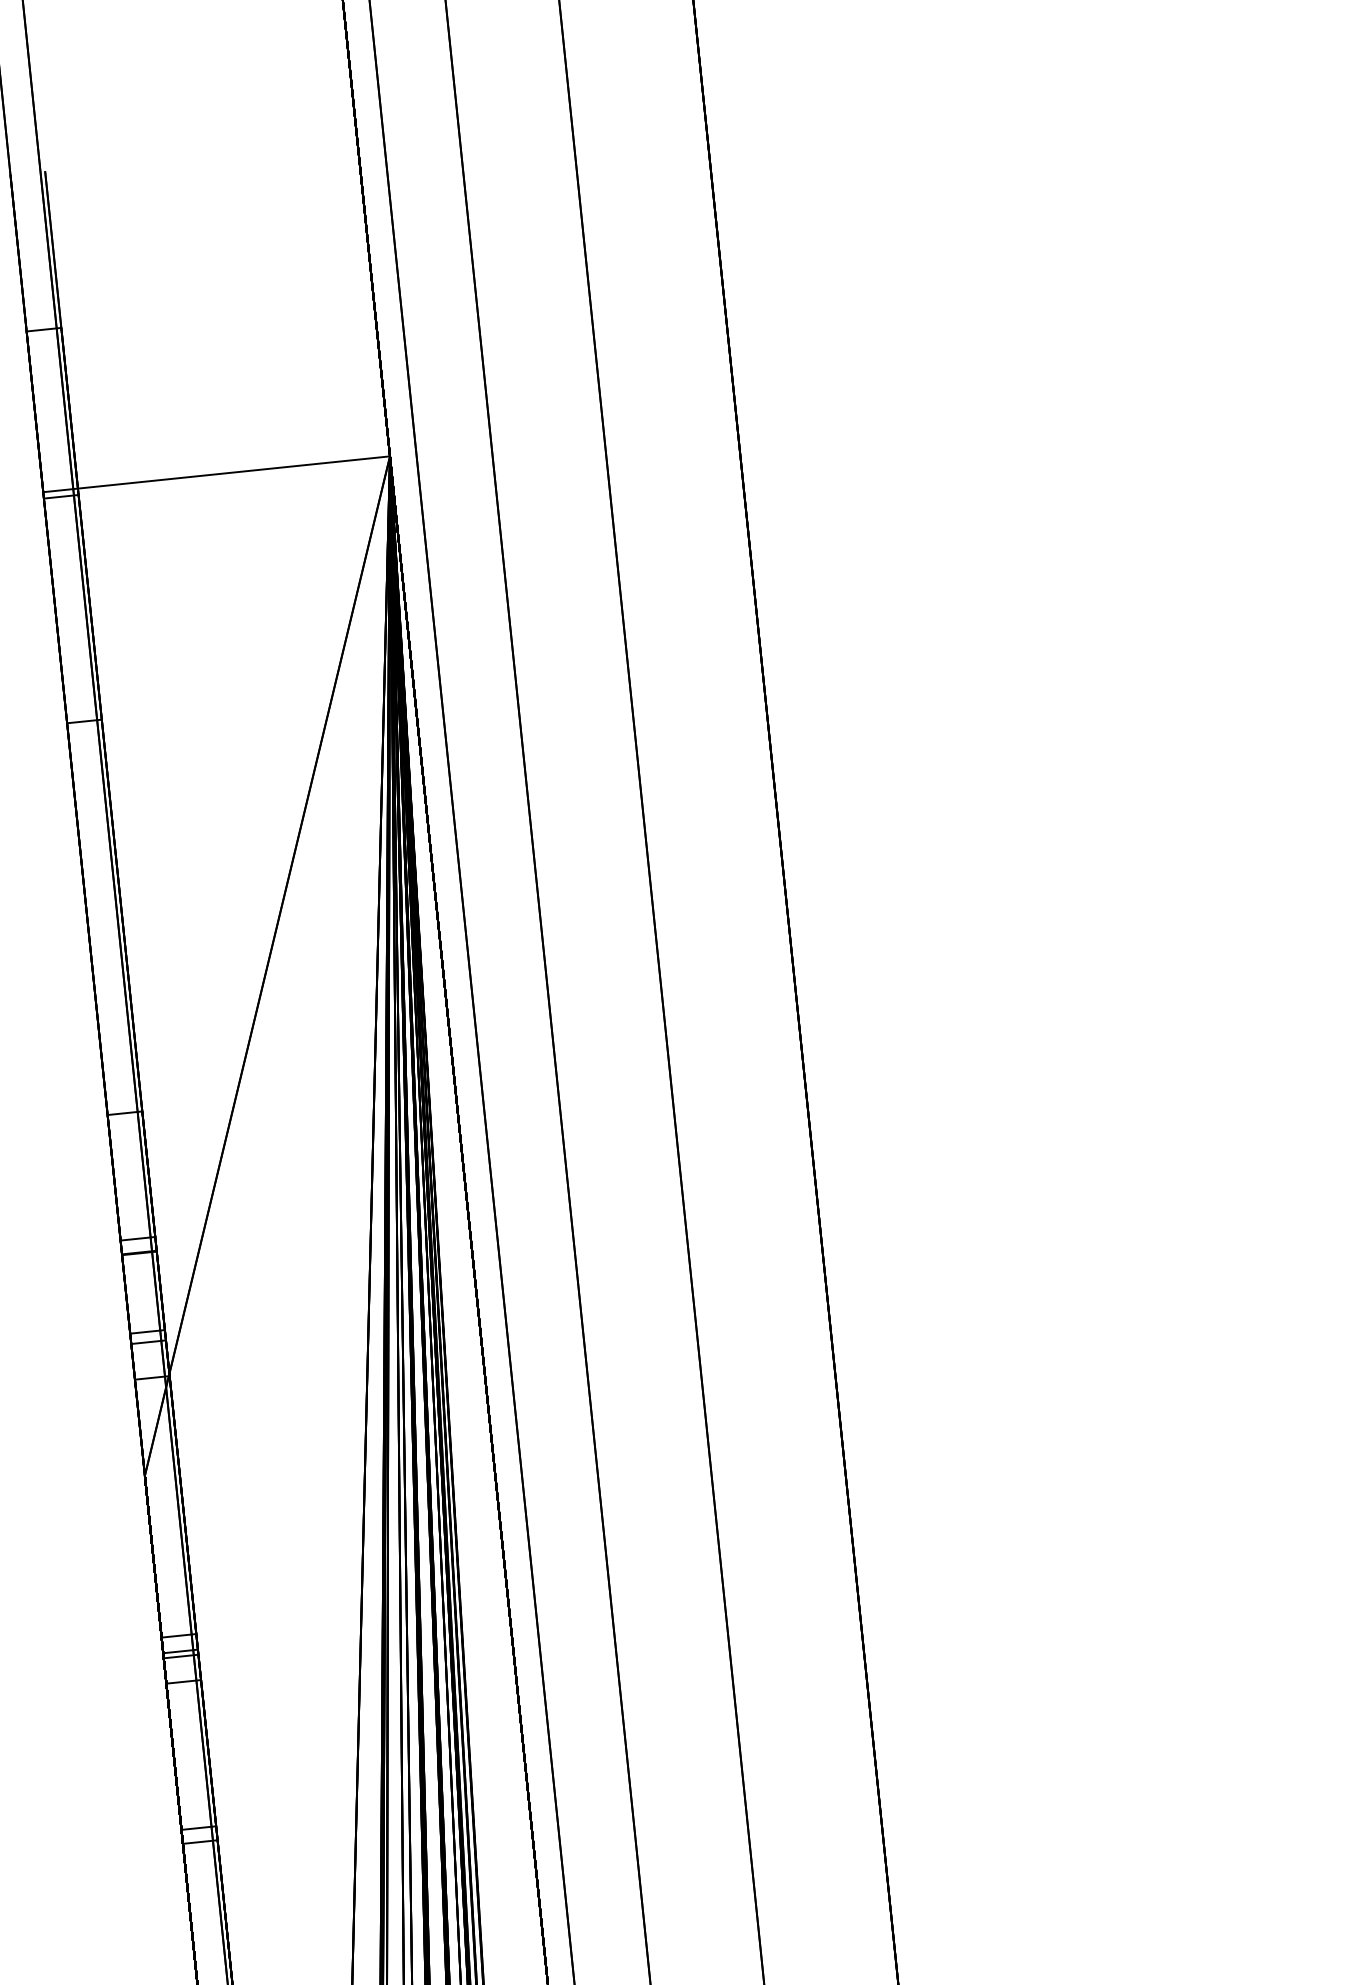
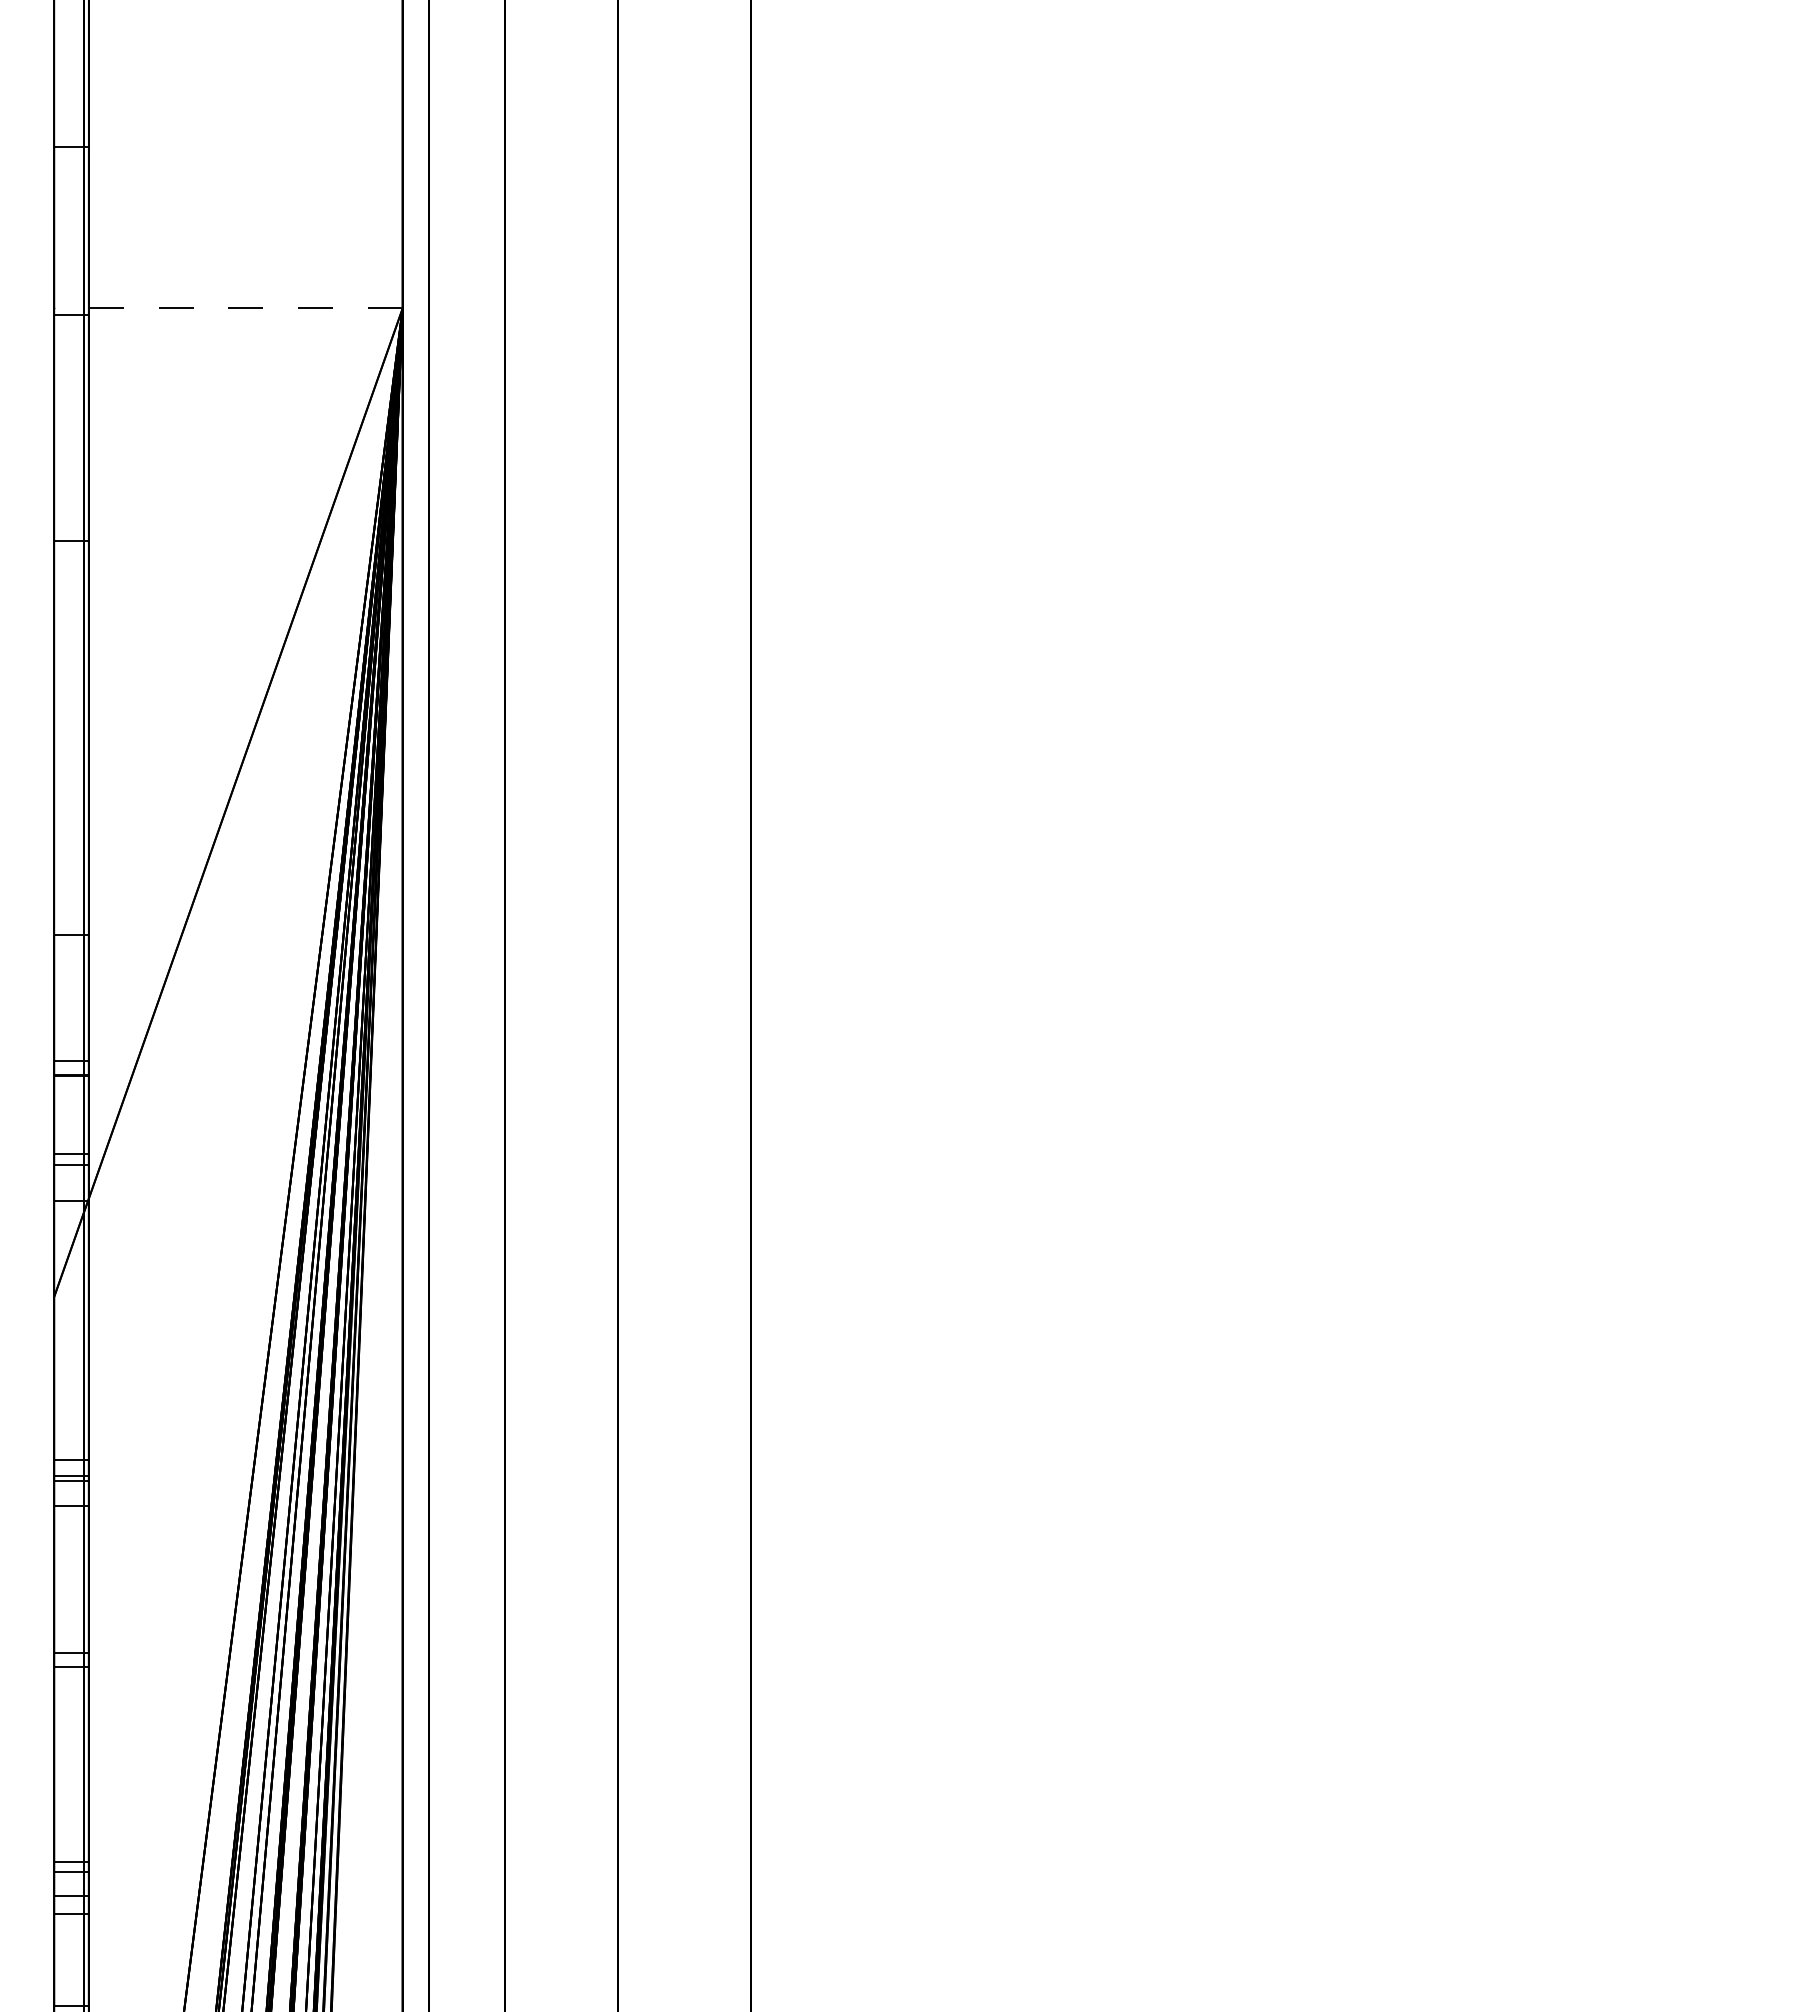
line: (215, 474) -> (227, 308), solid -> dashed

